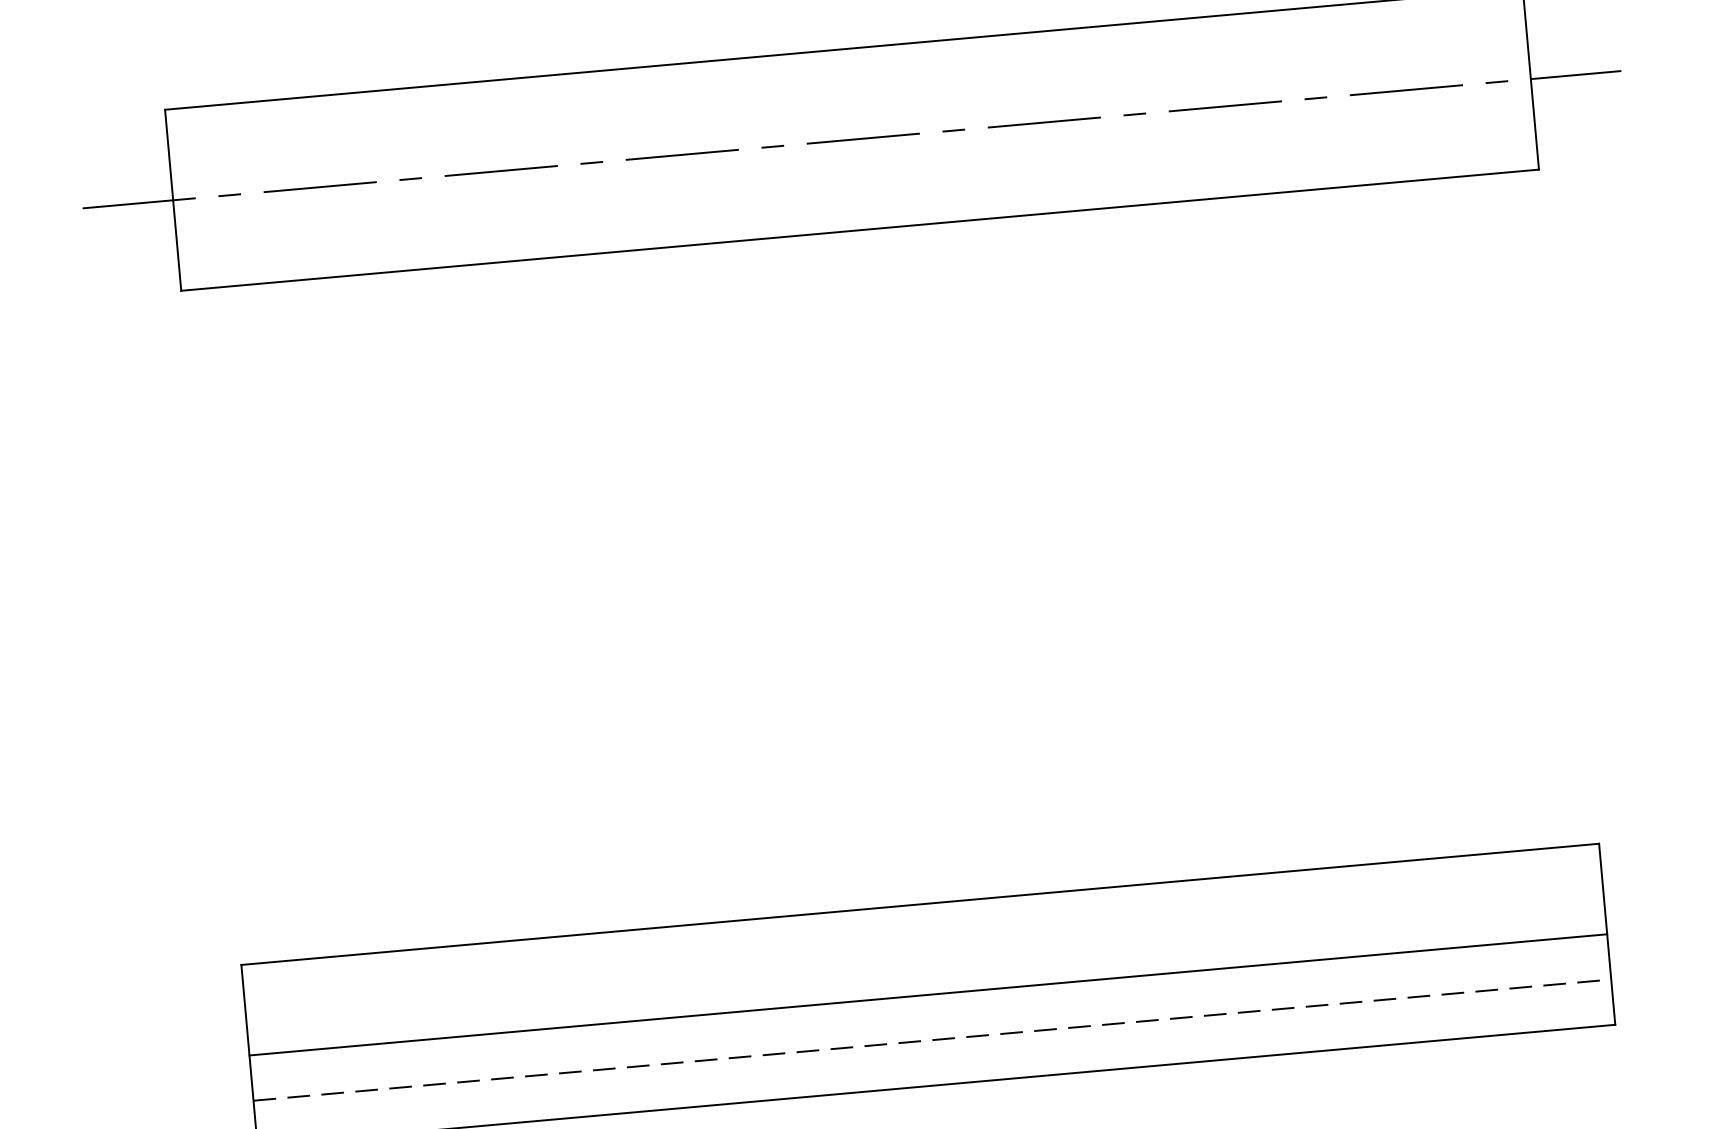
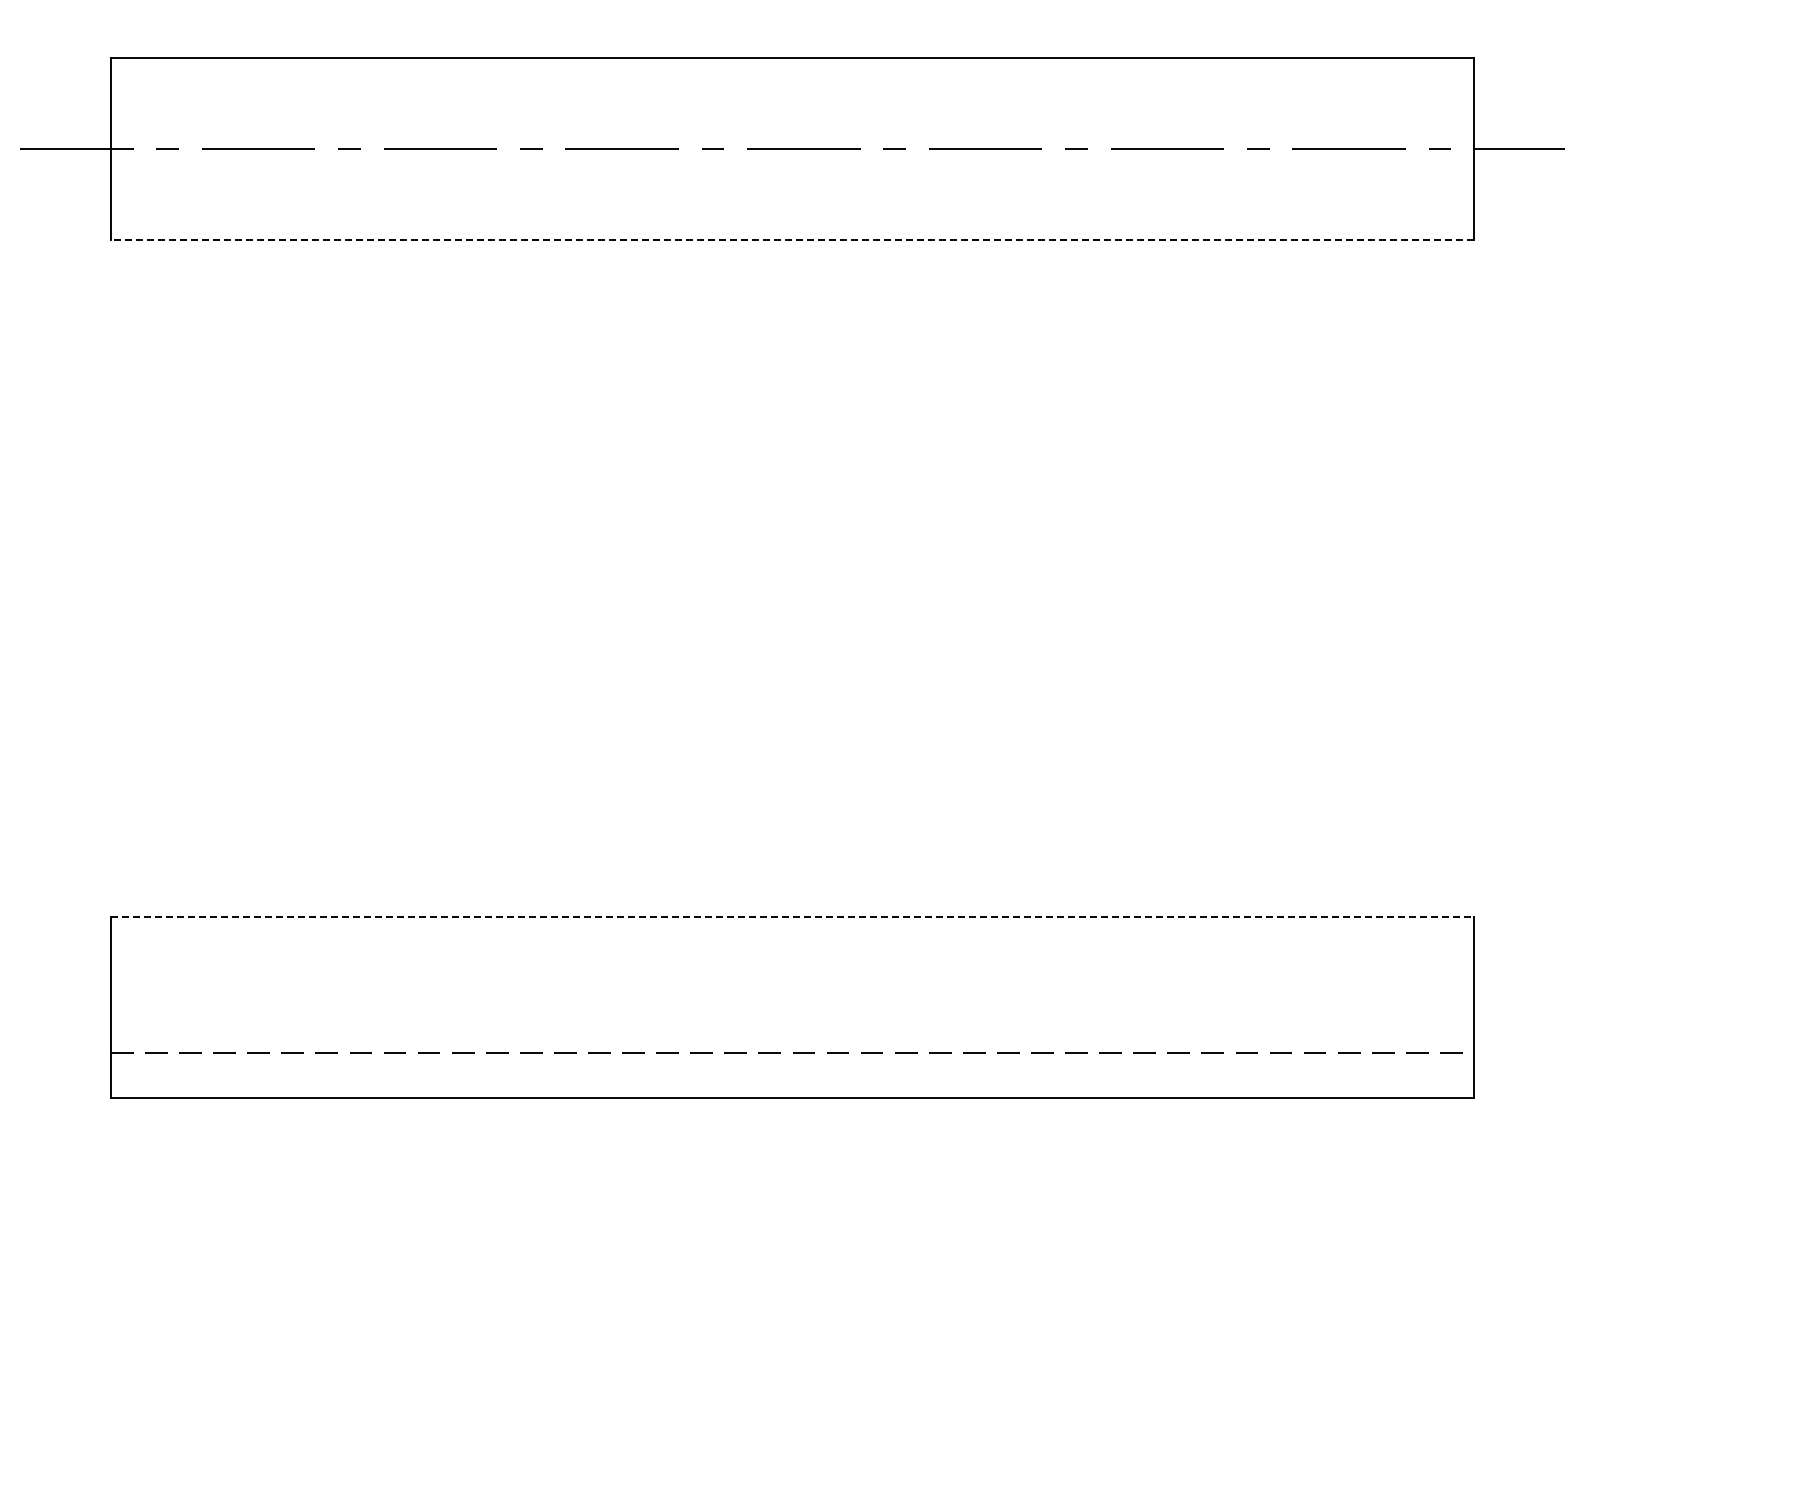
line: (860, 229) -> (792, 239), solid -> dashed
line: (920, 904) -> (792, 916), solid -> dashed
line: (928, 994) -> (792, 1007), removed

